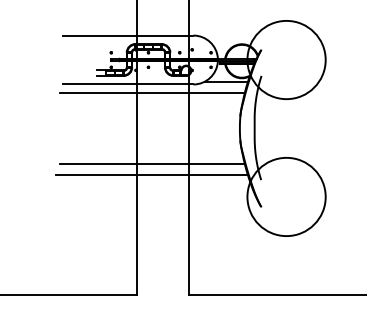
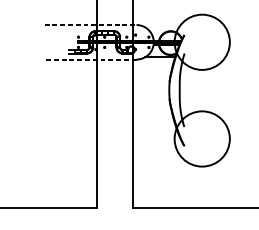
line: (128, 35) -> (90, 24), solid -> dashed
line: (127, 84) -> (89, 59), solid -> dashed
line: (151, 93) -> (106, 65), removed
line: (151, 164) -> (106, 116), removed
line: (152, 175) -> (107, 123), removed

